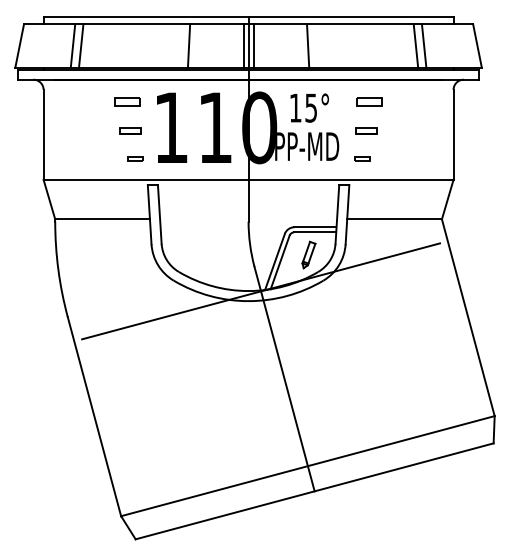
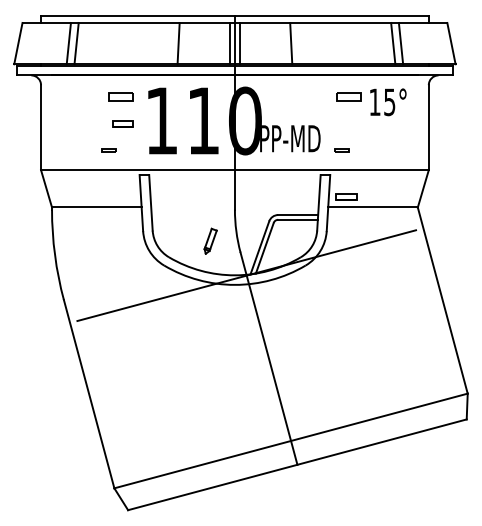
text: (309, 107) -> (388, 101), moved
part: (366, 130) -> (346, 196), moved
part: (135, 158) -> (109, 149), moved
part: (308, 254) -> (210, 240), moved

